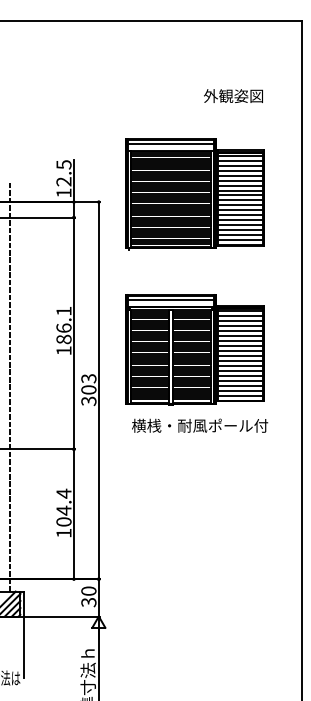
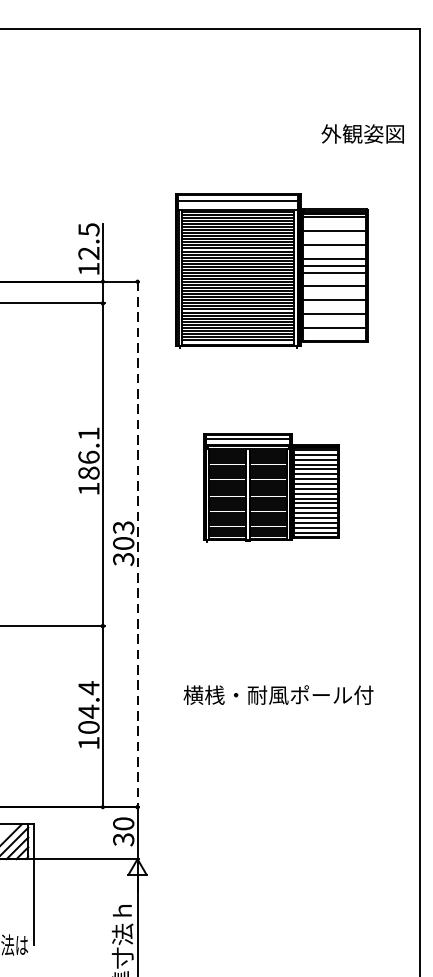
text: (233, 95) -> (362, 133), moved
line: (240, 160) -> (334, 223), removed
line: (240, 170) -> (334, 237), removed
line: (240, 180) -> (334, 251), removed
line: (240, 200) -> (334, 279), removed
line: (240, 210) -> (334, 293), removed
line: (240, 220) -> (334, 307), removed
line: (240, 230) -> (334, 321), removed
line: (240, 240) -> (334, 335), removed
part: (194, 349) -> (270, 487), size x0.7
line: (9, 386) -> (13, 538), removed
line: (98, 390) -> (137, 544), solid -> dashed
text: (200, 425) -> (279, 694), moved

